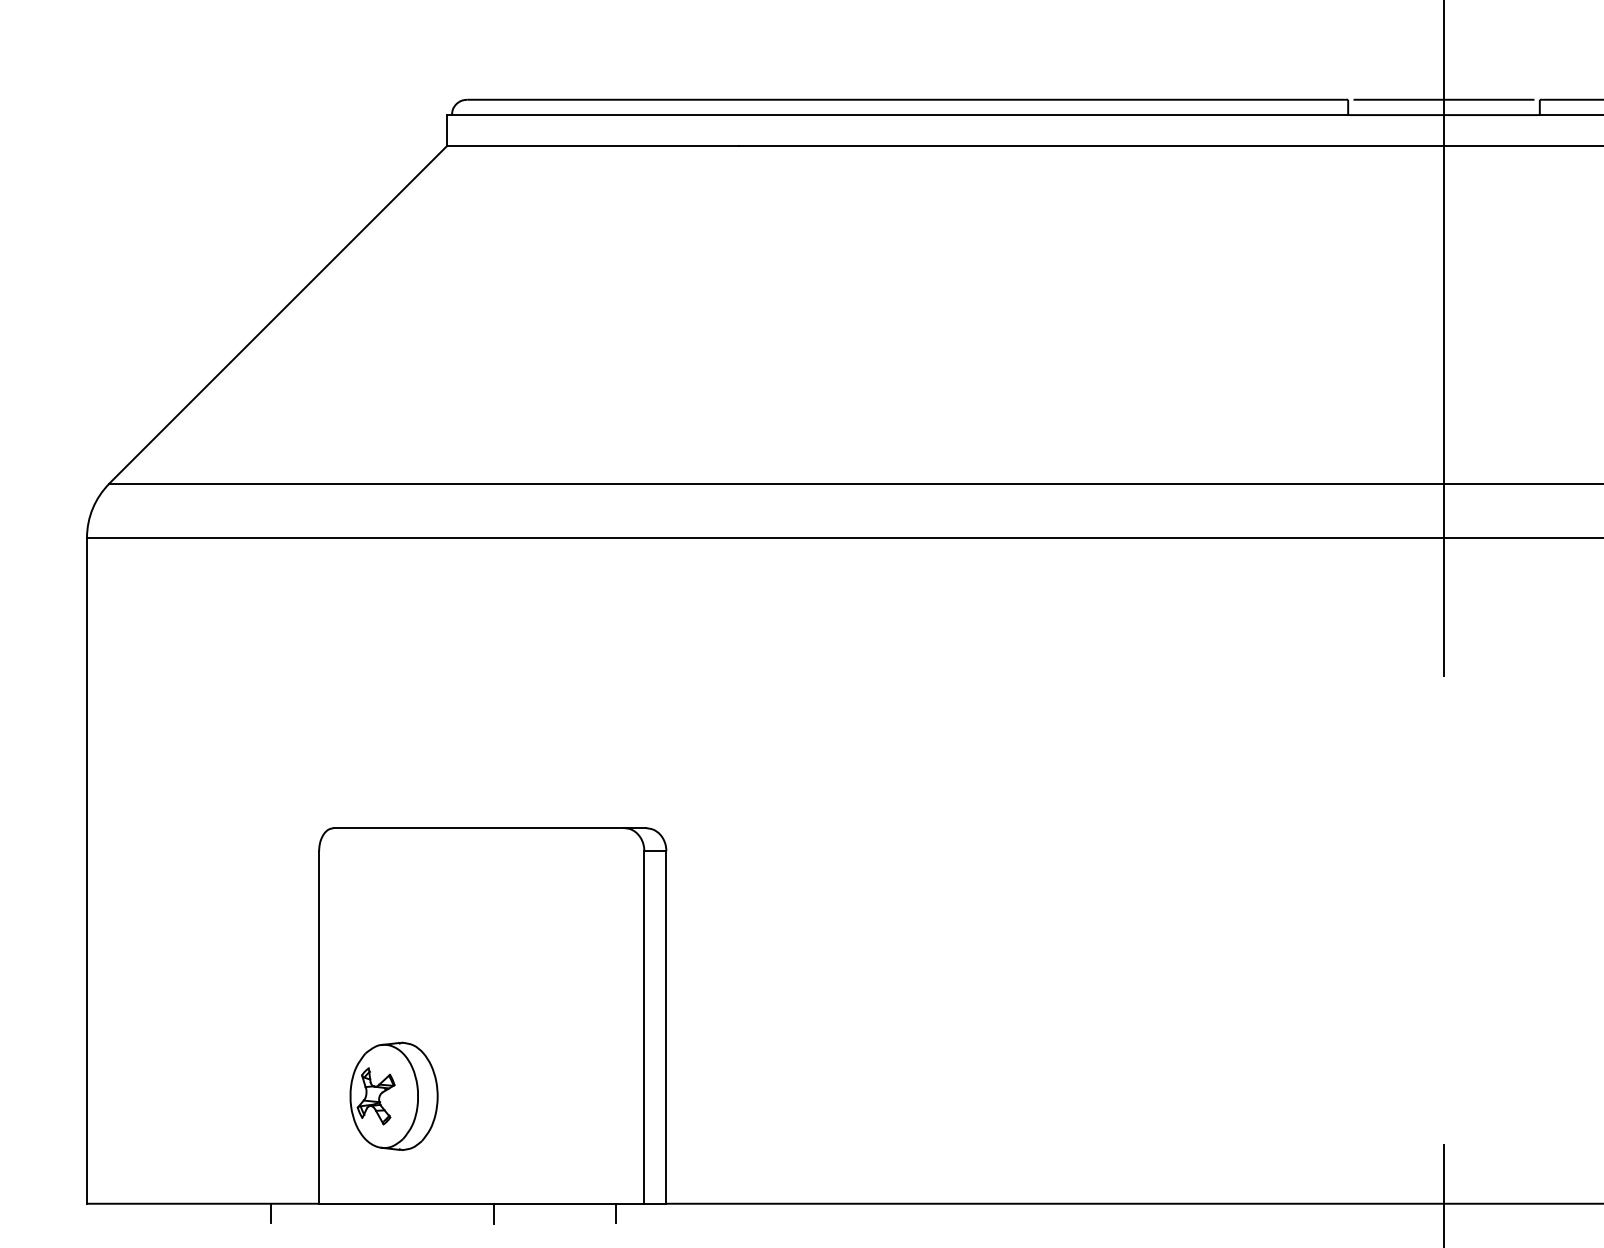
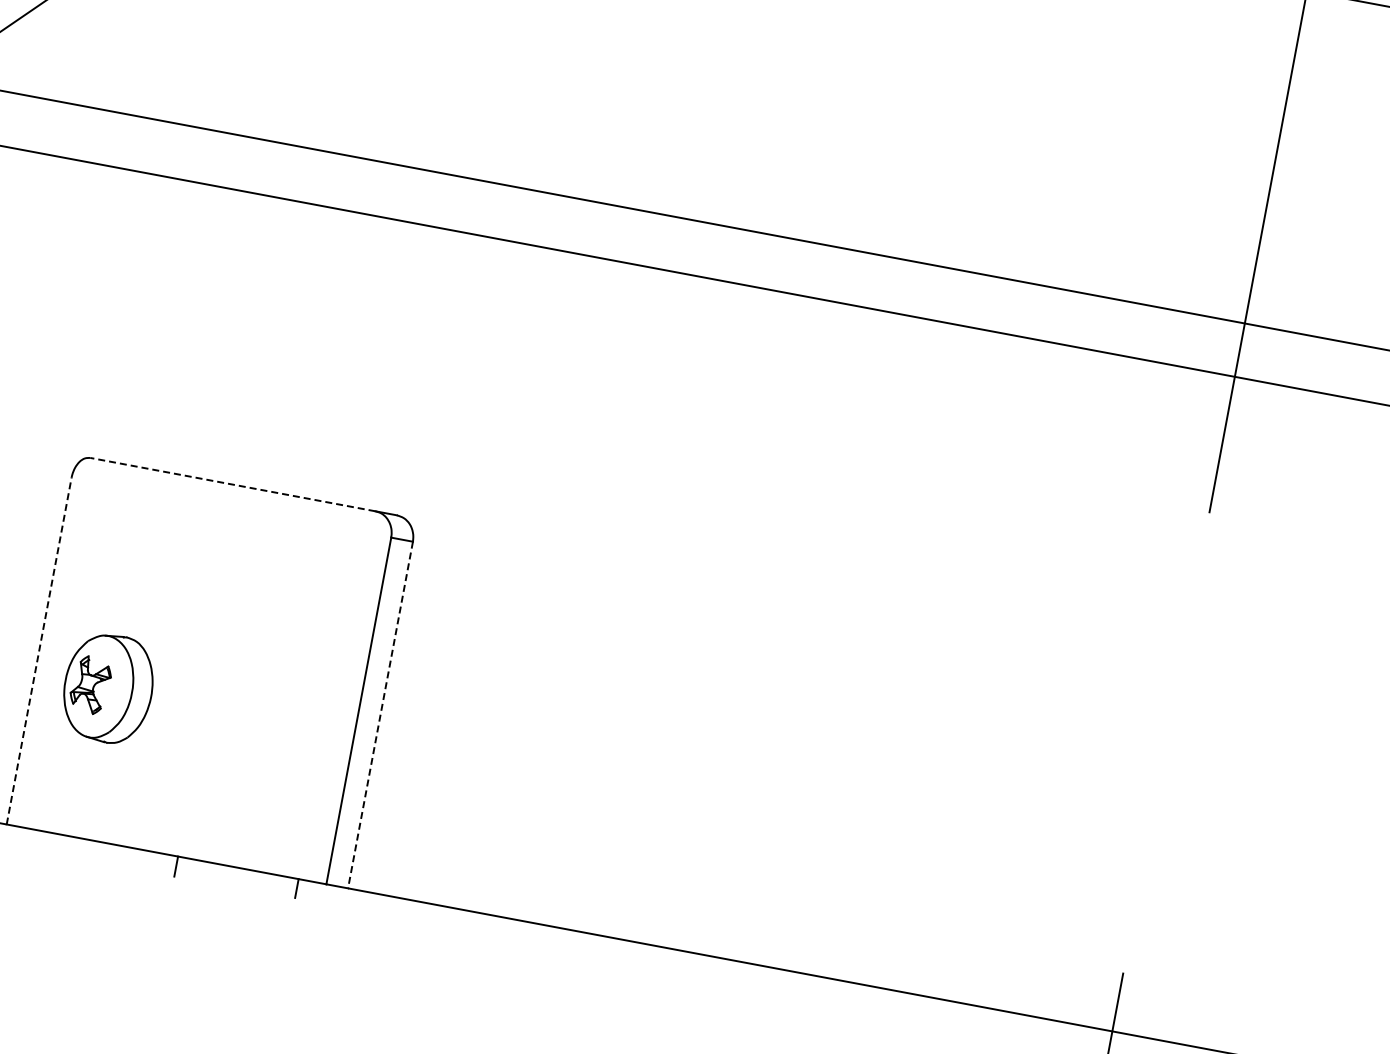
line: (478, 828) -> (232, 484), solid -> dashed
line: (319, 1026) -> (39, 650), solid -> dashed
line: (666, 1027) -> (380, 715), solid -> dashed
part: (393, 1096) -> (107, 688), moved

